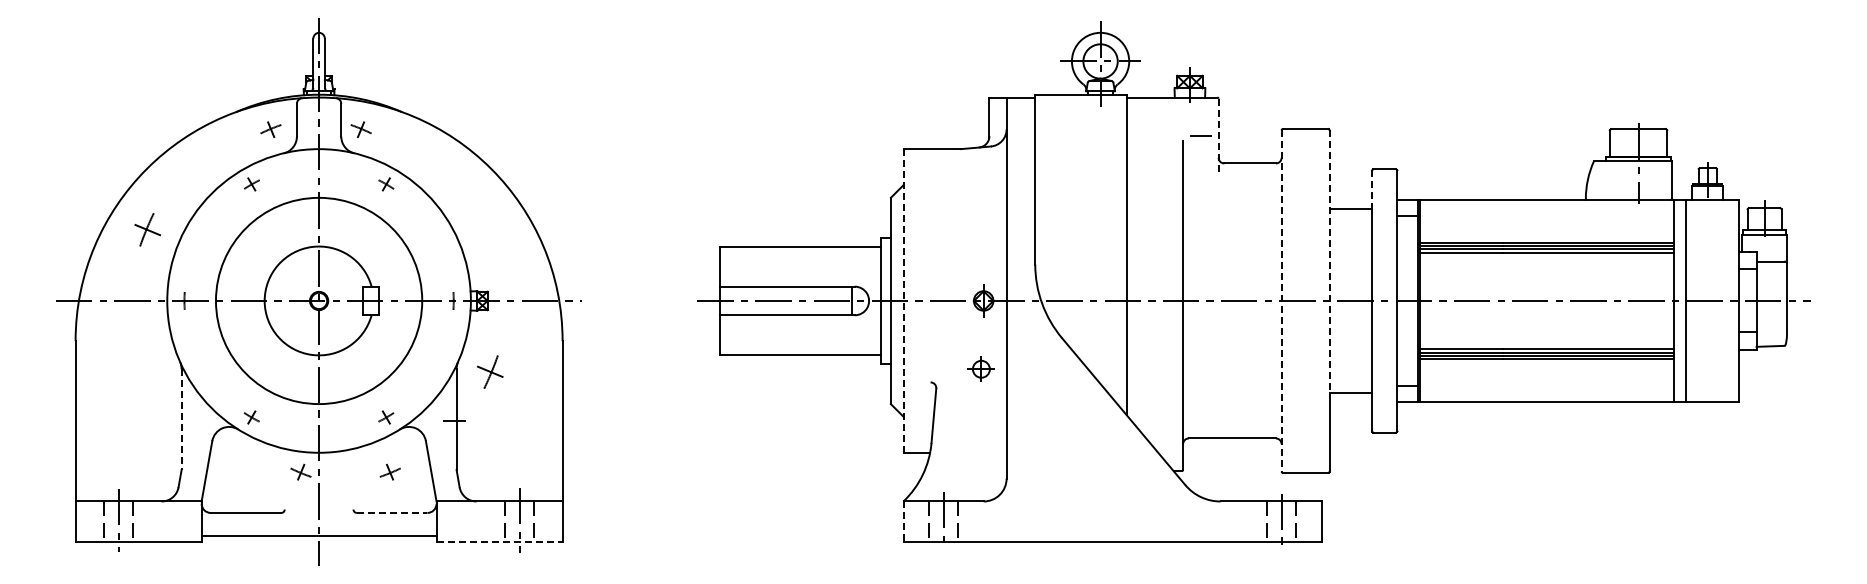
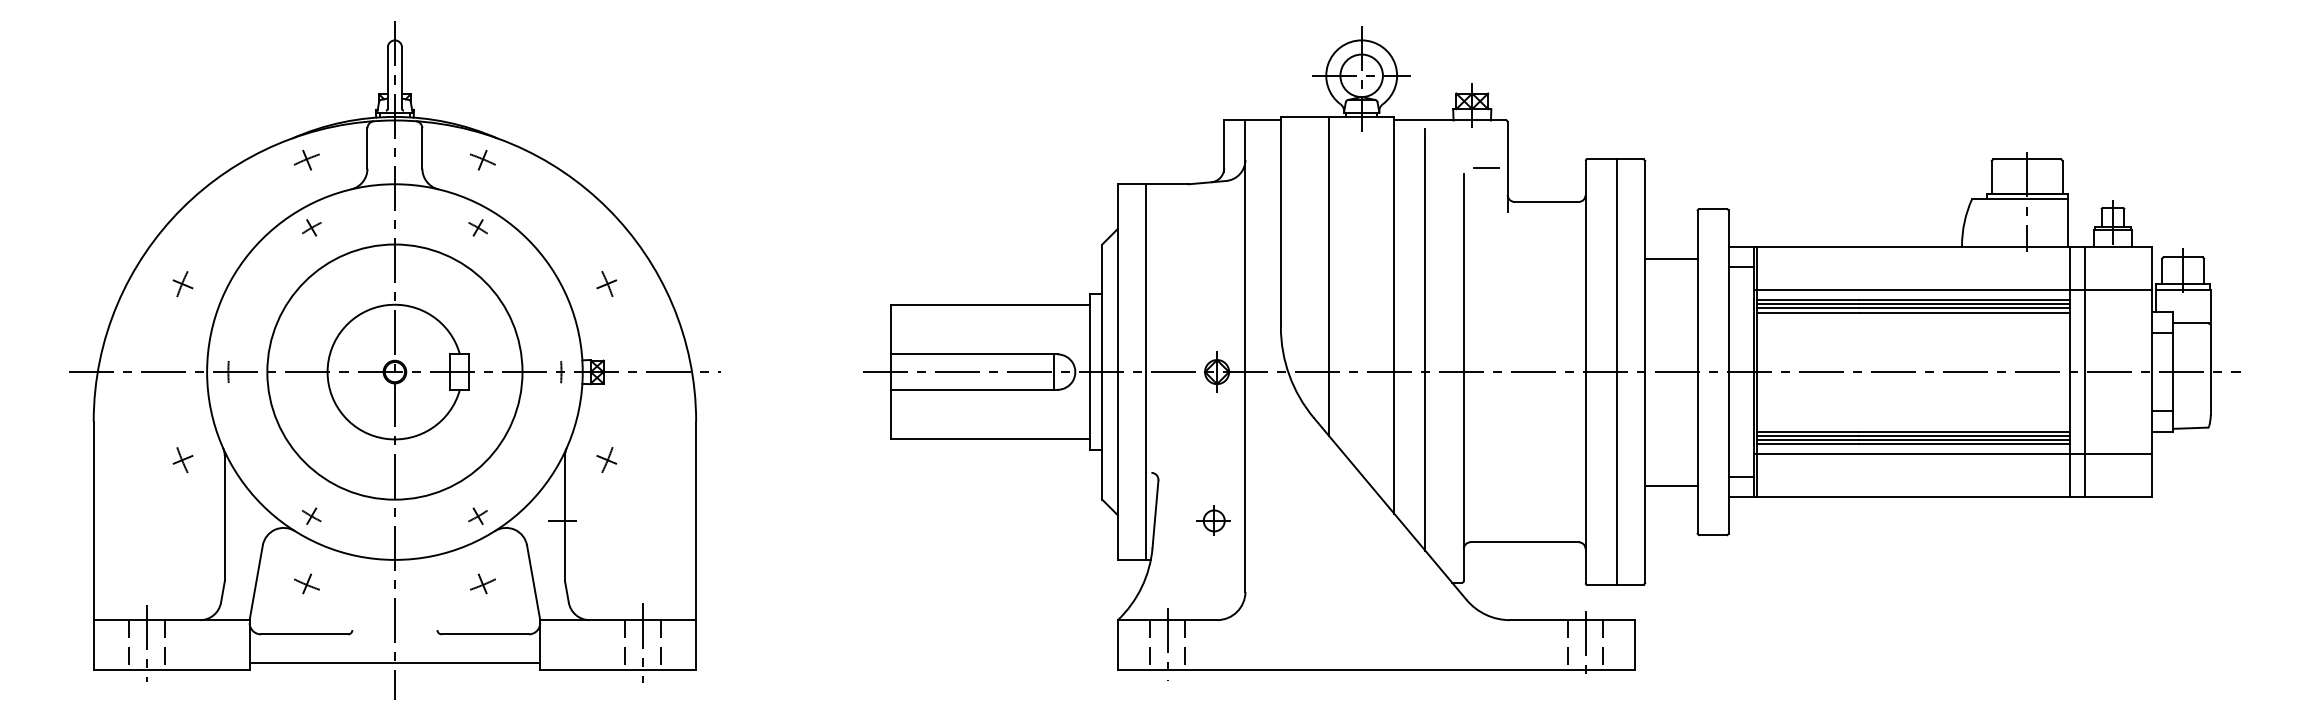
part: (270, 129) -> (306, 159), moved
part: (360, 129) -> (482, 159), moved
line: (1218, 135) -> (1507, 167), dashed -> solid
line: (1372, 190) -> (1698, 235), dashed -> solid
line: (1074, 223) -> (1329, 276), added
part: (147, 229) -> (182, 283), size x0.62
part: (490, 229) -> (606, 283), added
line: (1578, 234) -> (1952, 289), added
line: (1329, 261) -> (1644, 323), dashed -> solid
line: (1152, 274) -> (1425, 339), added
line: (903, 300) -> (1117, 371), dashed -> solid
line: (926, 300) -> (1146, 371), added
line: (1281, 300) -> (1585, 371), dashed -> solid
line: (1306, 300) -> (1616, 371), added
line: (1578, 367) -> (1952, 454), added
part: (980, 368) -> (1213, 519), moved
part: (147, 371) -> (182, 459), added
part: (490, 371) -> (606, 459), size x0.62
line: (181, 420) -> (224, 519), dashed -> solid
part: (300, 471) -> (306, 583), moved
line: (392, 512) -> (485, 633), dashed -> solid
line: (903, 522) -> (1117, 646), dashed -> solid
line: (500, 541) -> (619, 669), dashed -> solid

